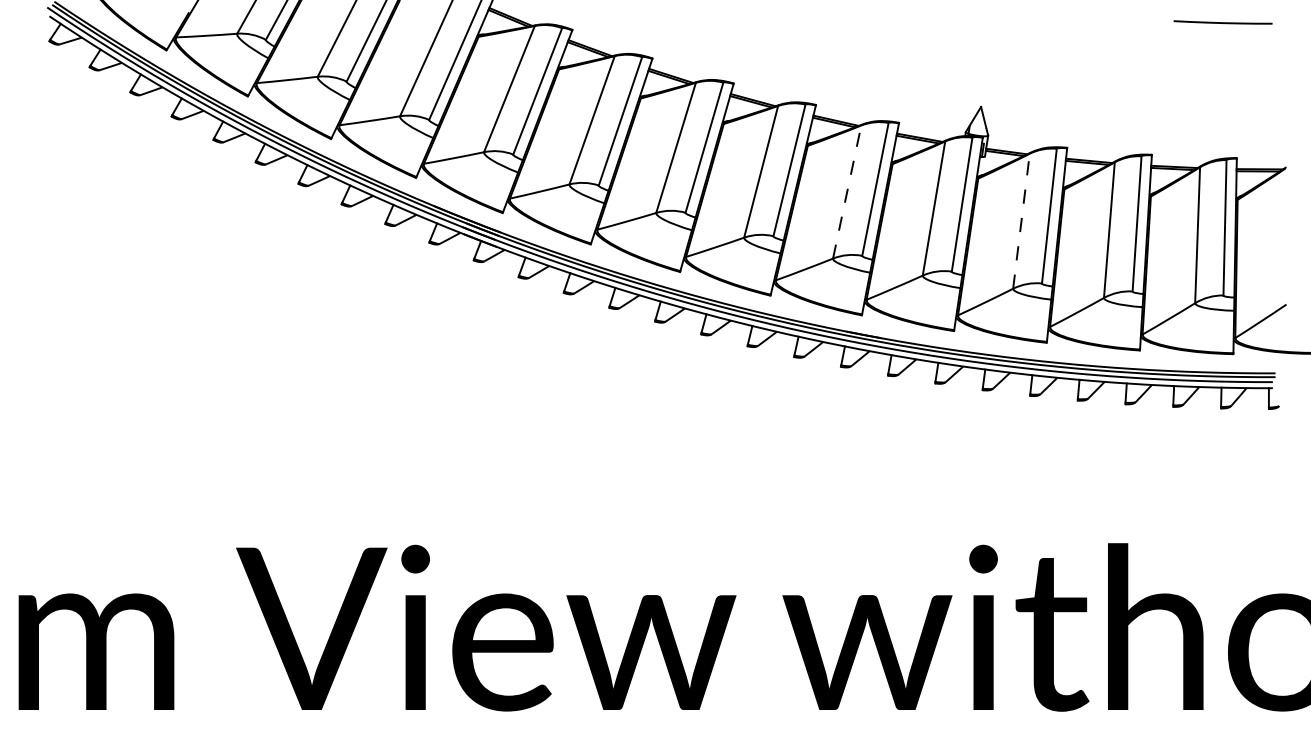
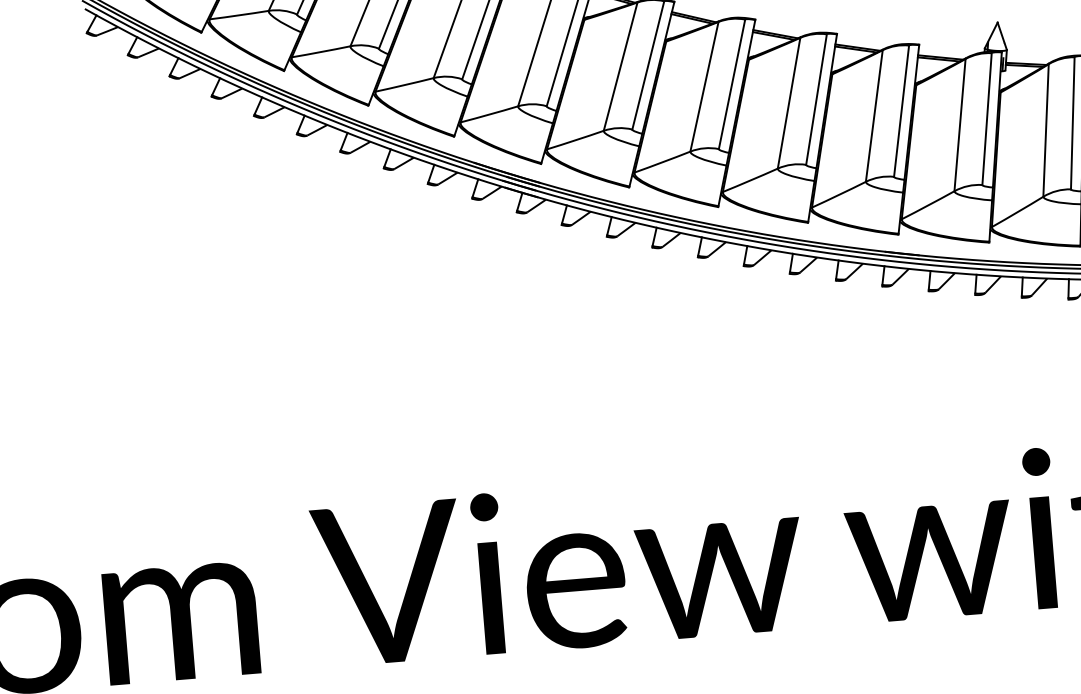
line: (847, 191) -> (874, 115), dashed -> solid
line: (1021, 220) -> (1046, 129), dashed -> solid

